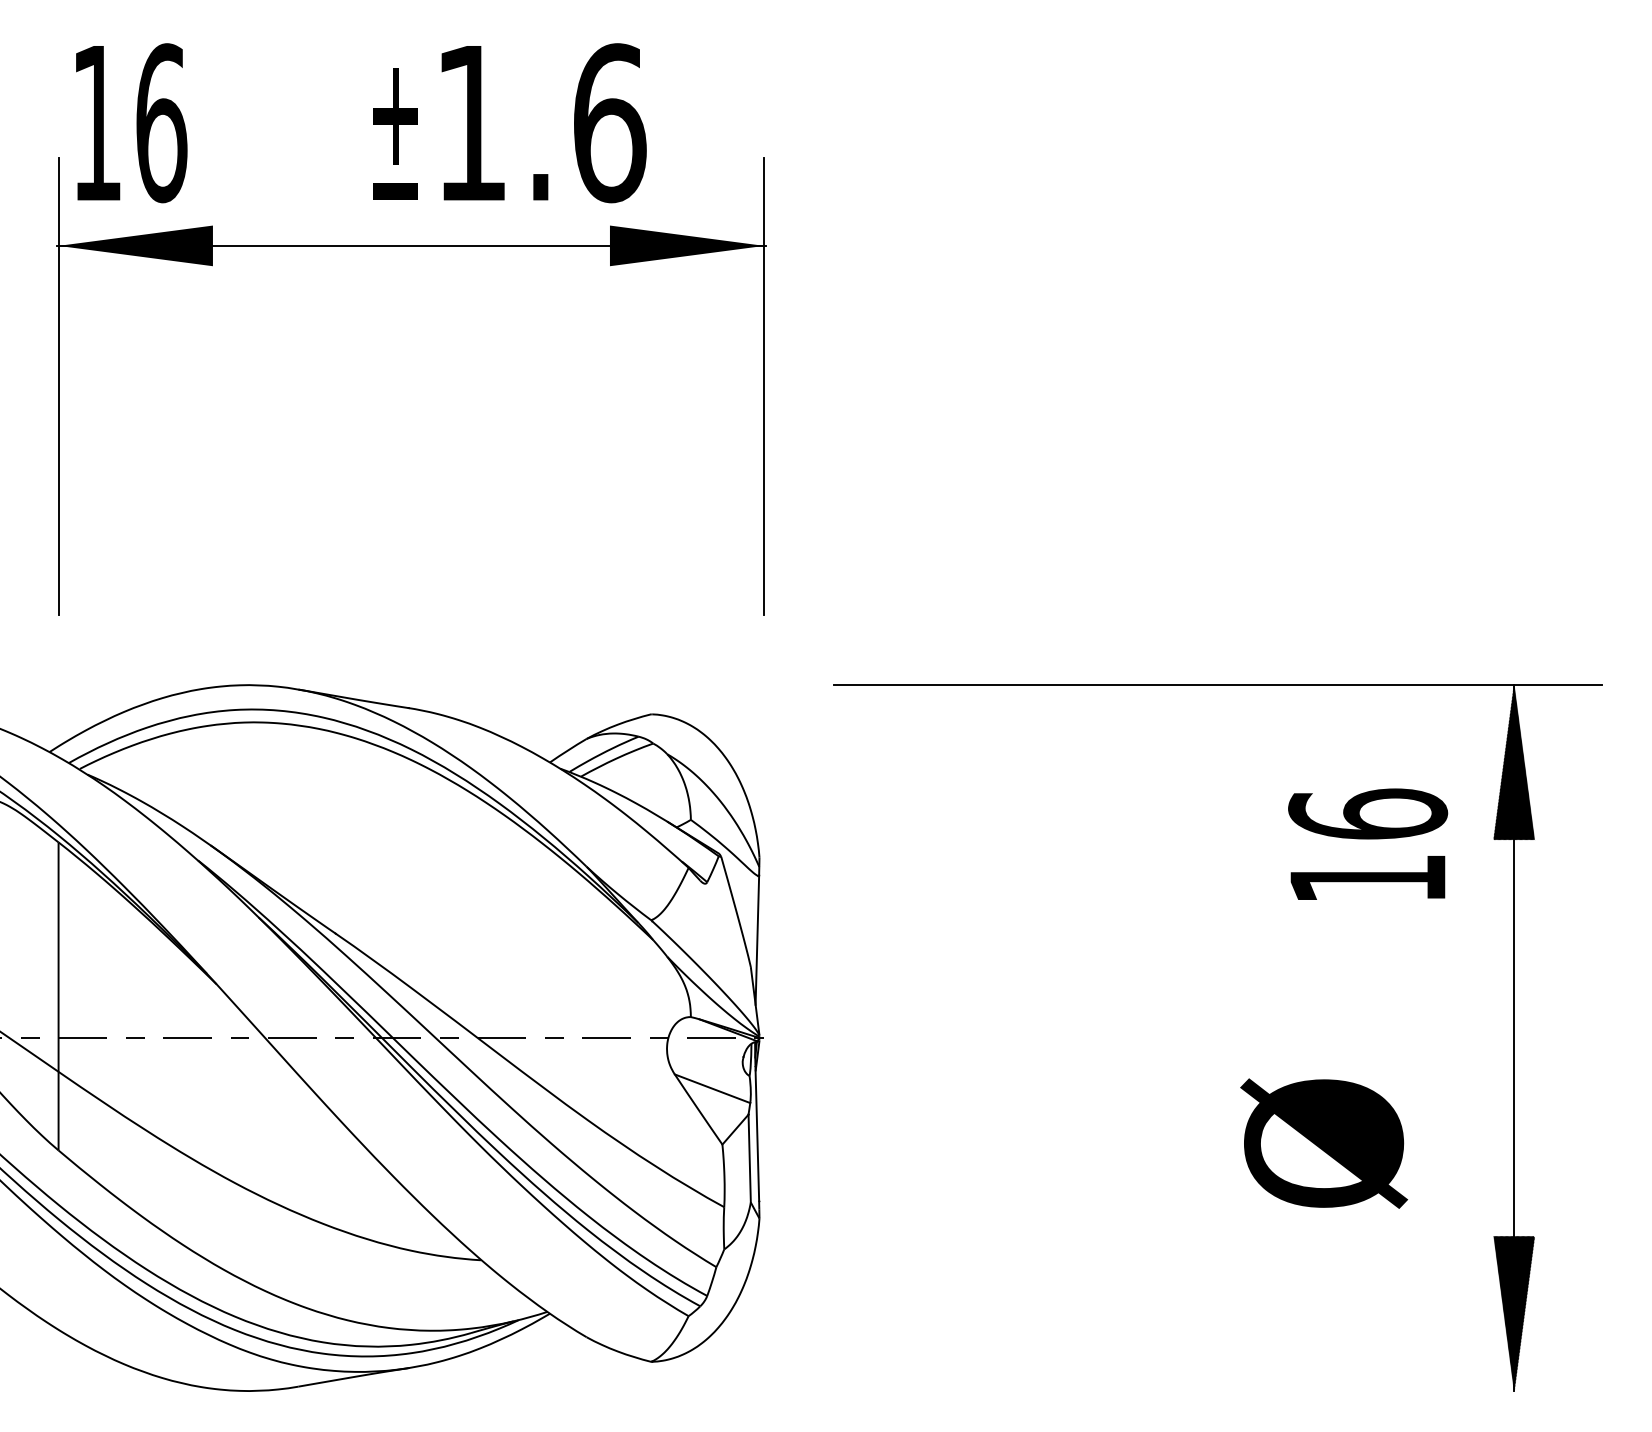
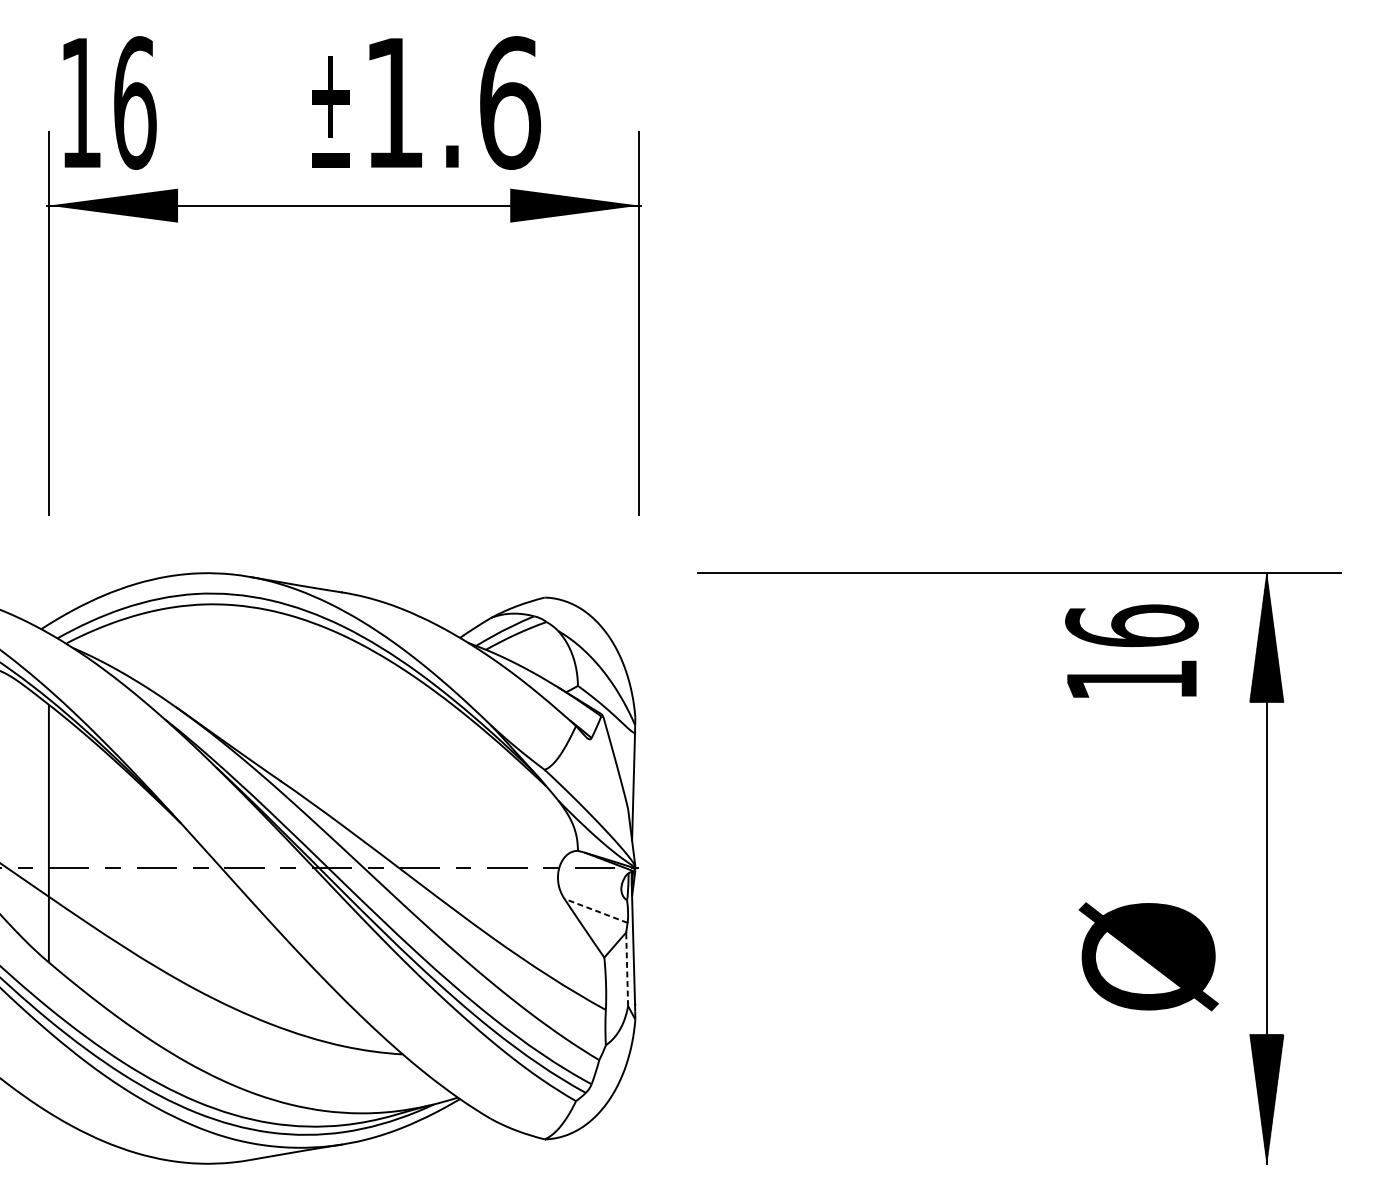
text: (1368, 843) -> (1132, 650), moved
line: (712, 1088) -> (596, 910), solid -> dashed
text: (1324, 1143) -> (1149, 956), moved
line: (749, 1158) -> (626, 969), solid -> dashed

